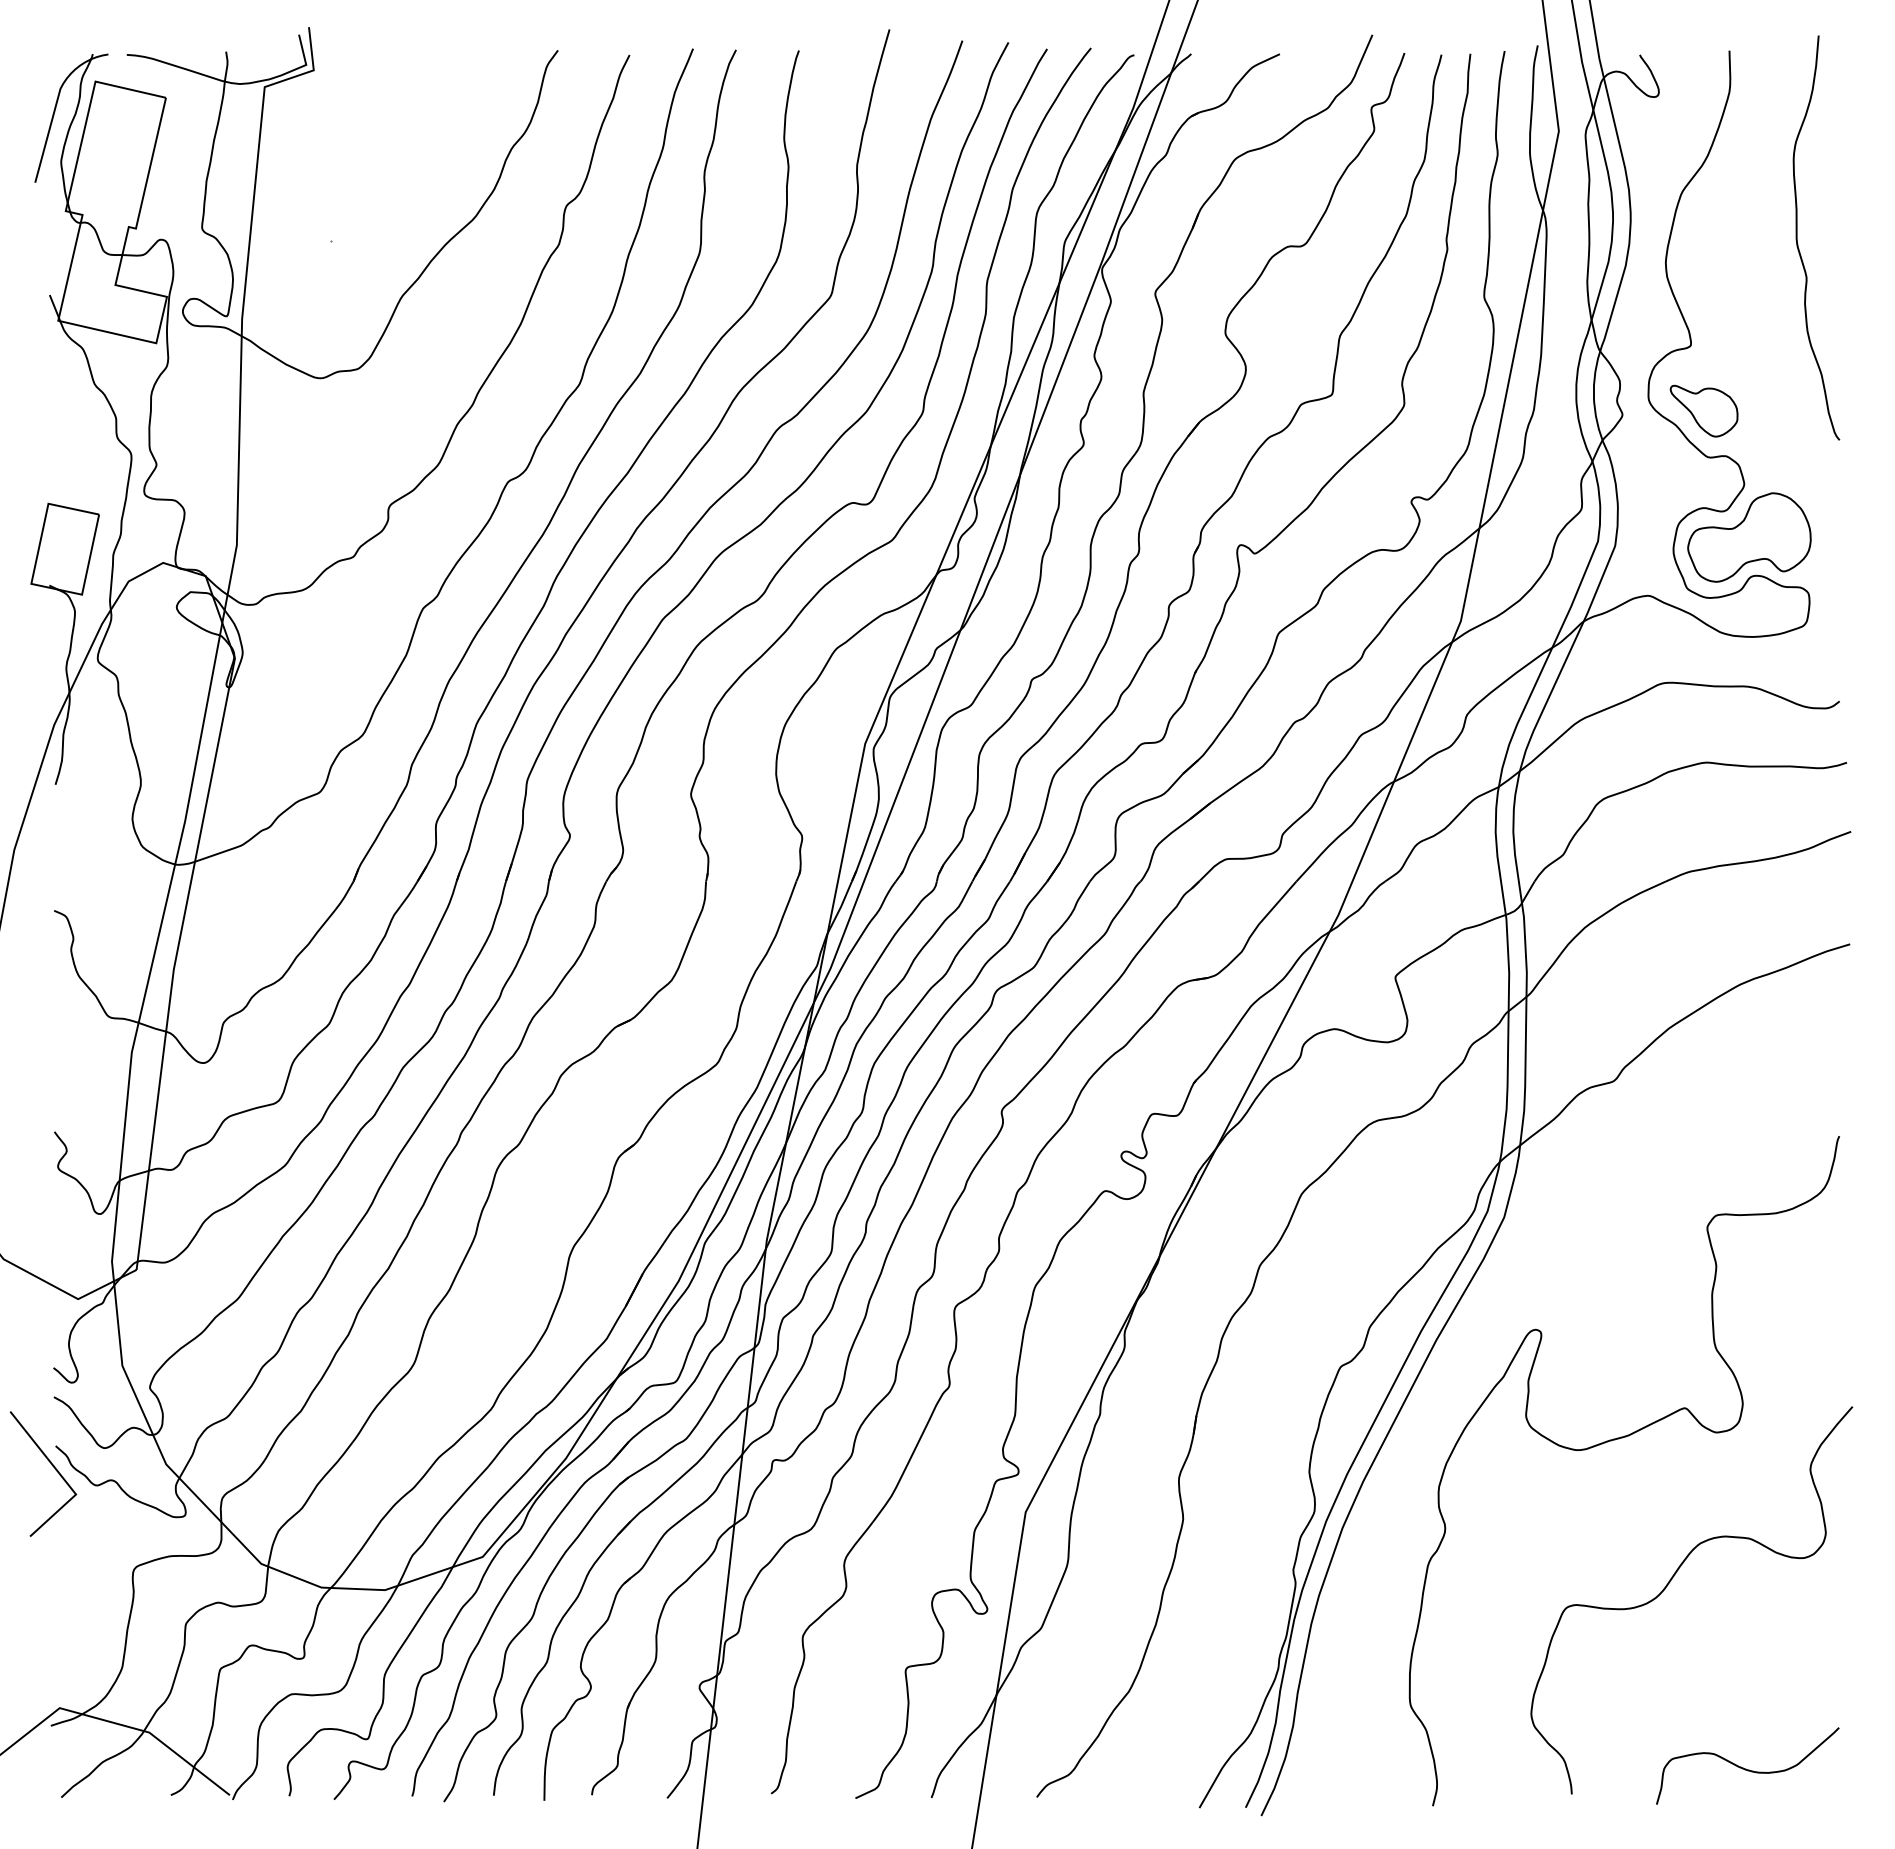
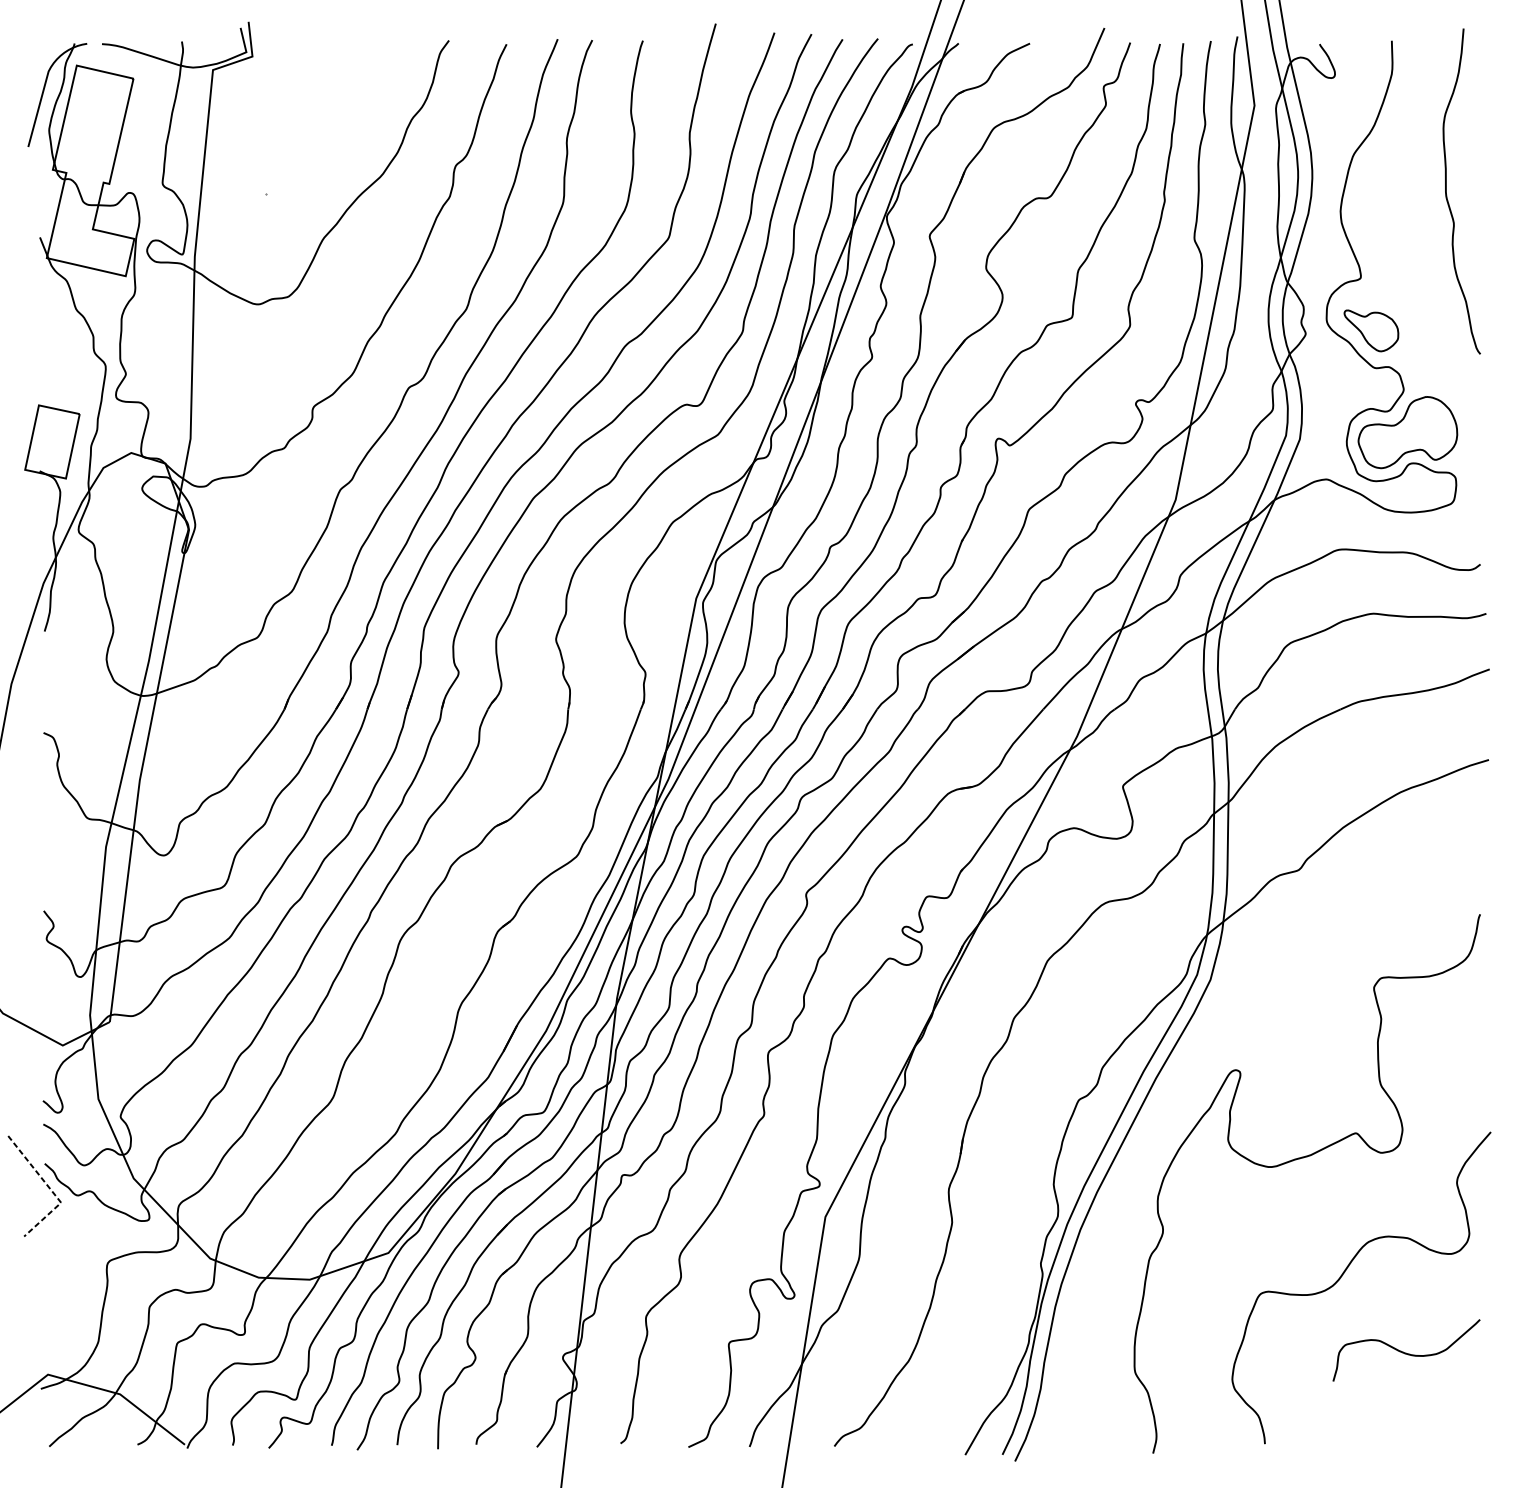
line: (63, 1478) -> (51, 1189), solid -> dashed
curve: (1746, 1768) -> (1405, 1352), moved

